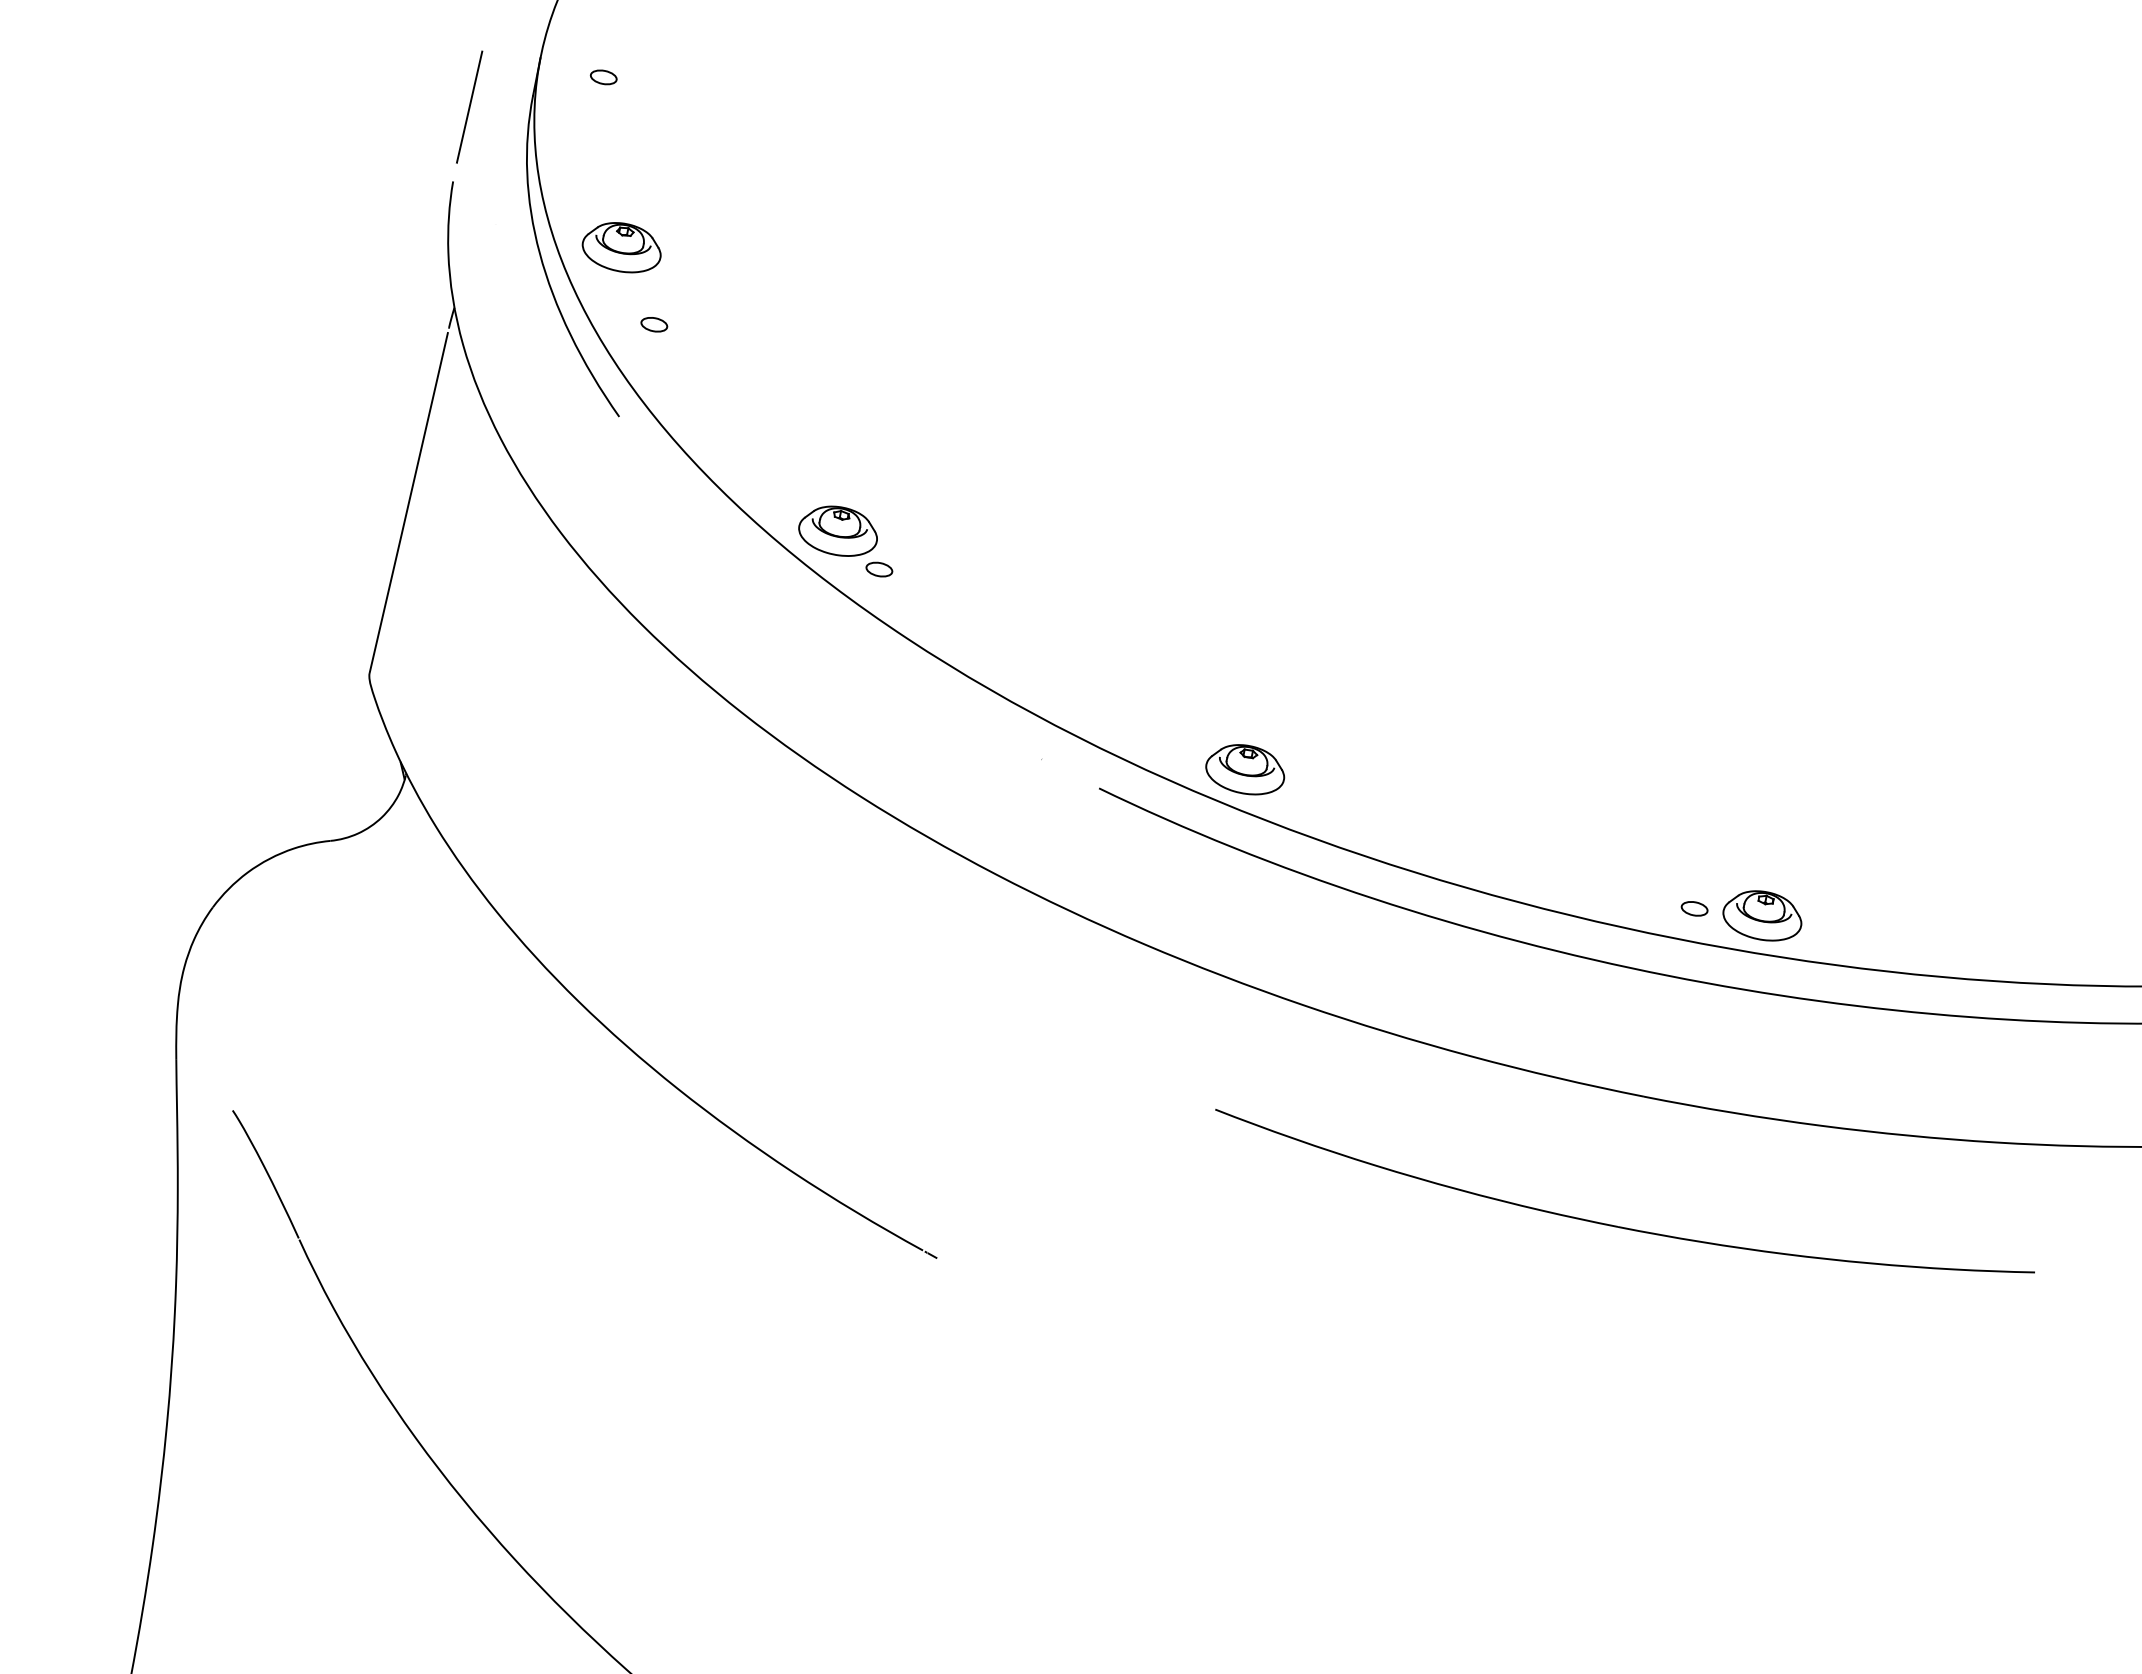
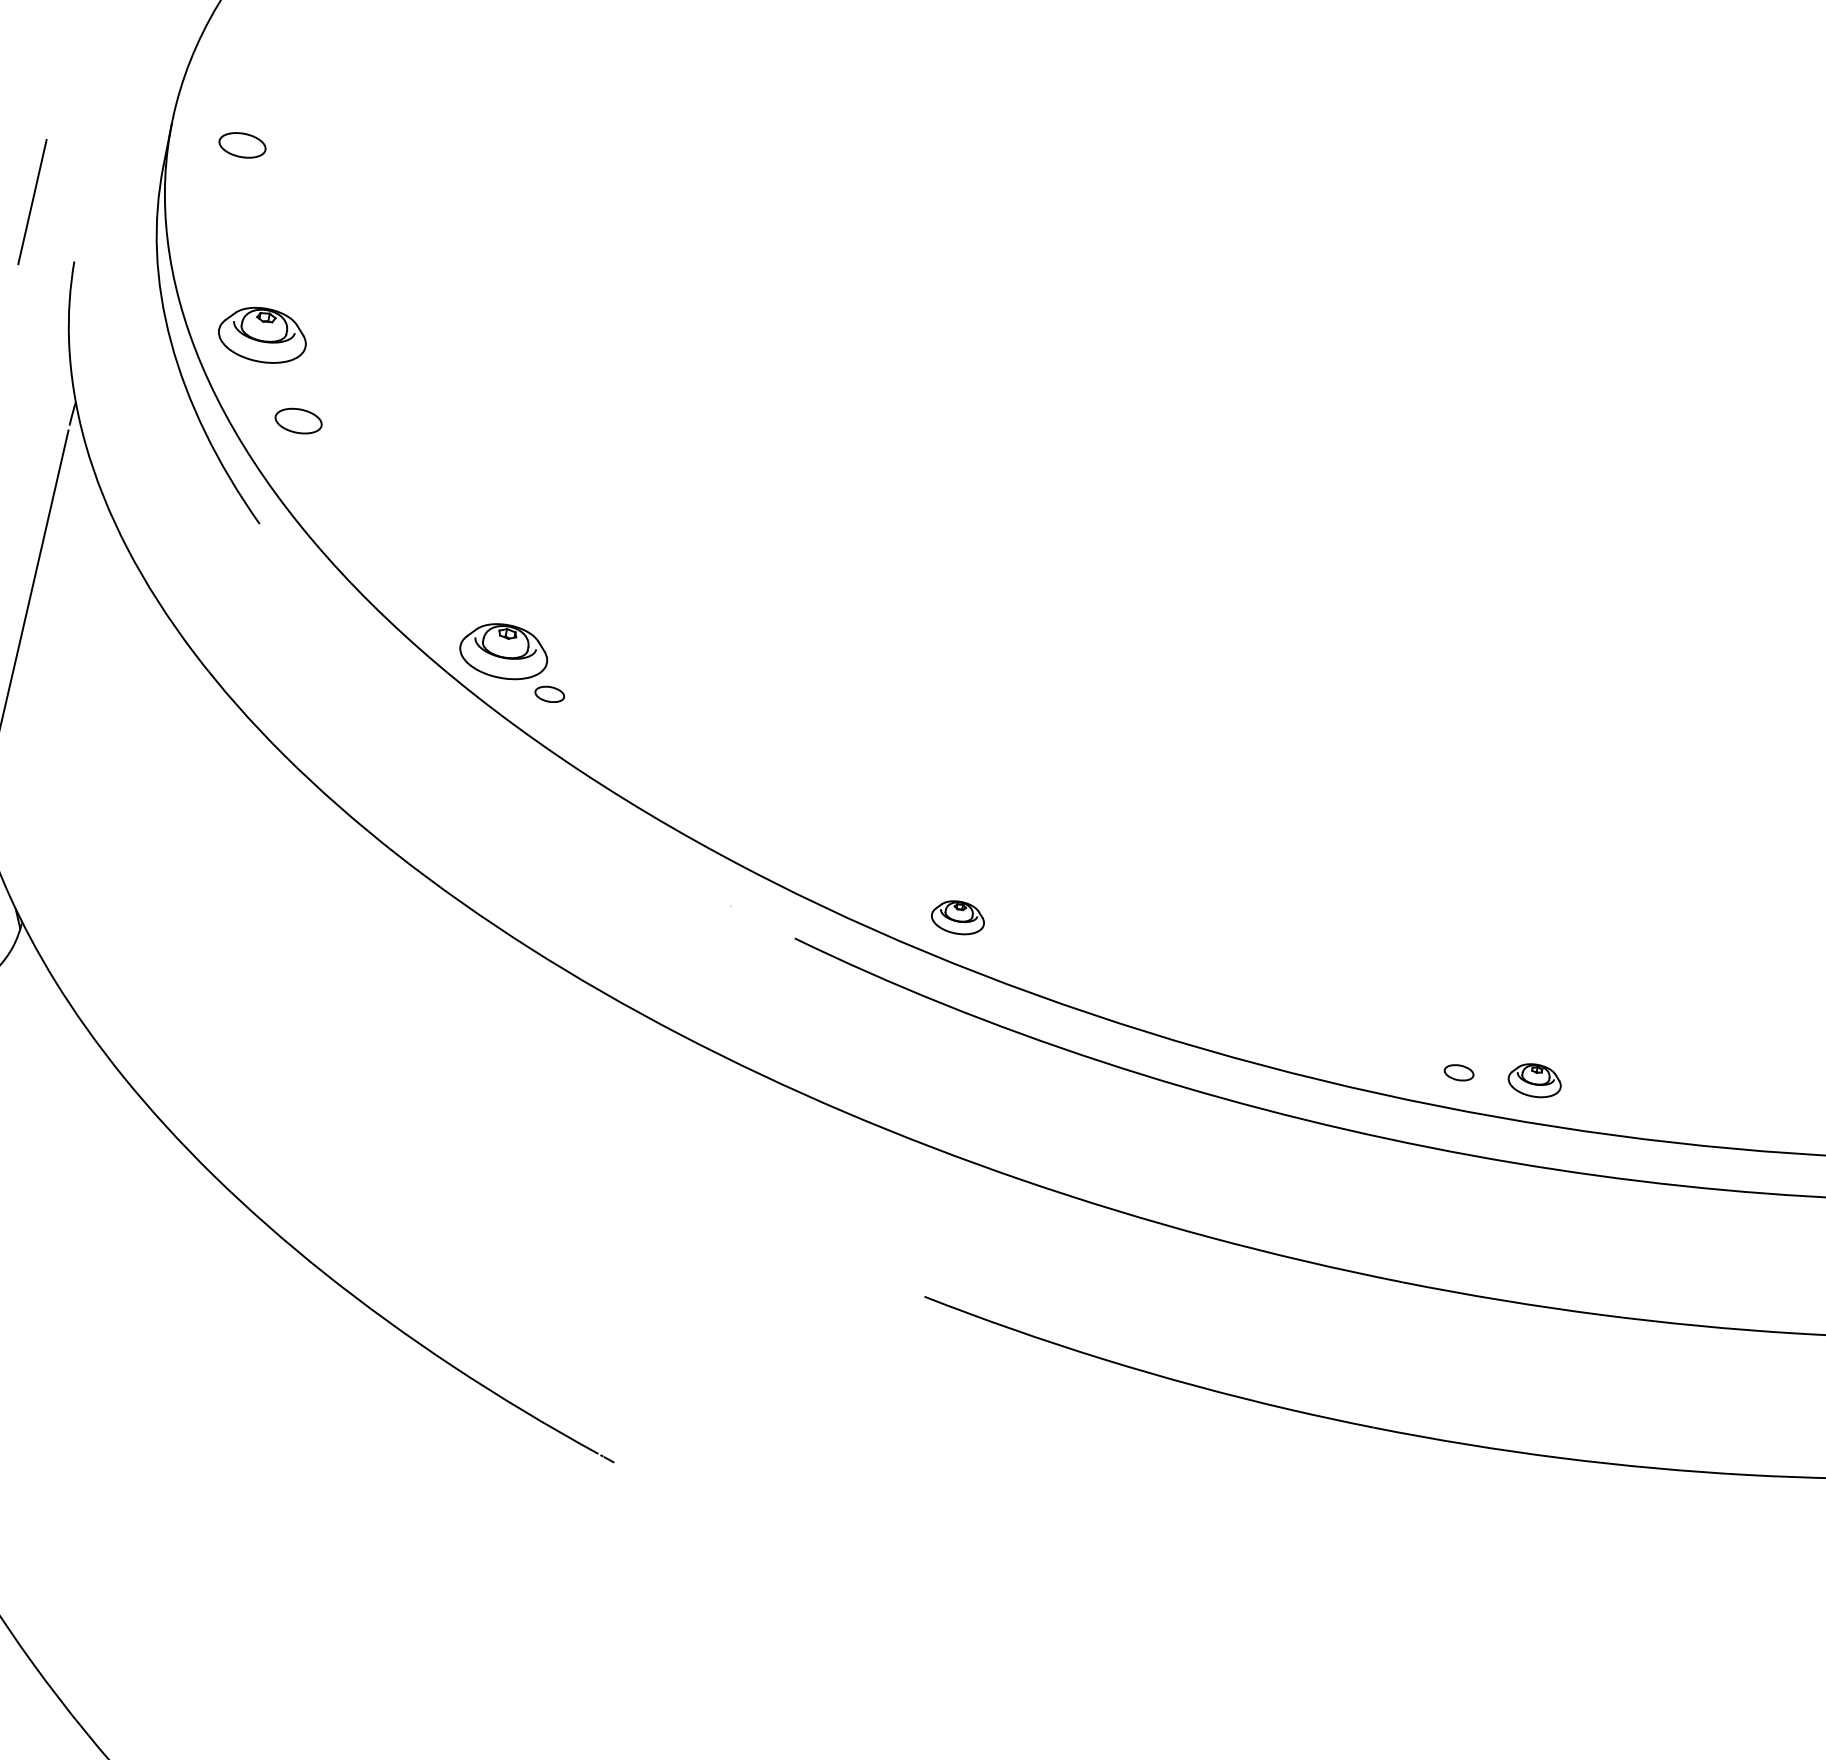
part: (603, 77) -> (242, 145), size x1.6
line: (469, 106) -> (32, 201), moved
part: (654, 324) -> (298, 421), size x1.6
part: (1245, 769) -> (958, 917), size x0.6
part: (1762, 915) -> (1534, 1080), size x0.6

